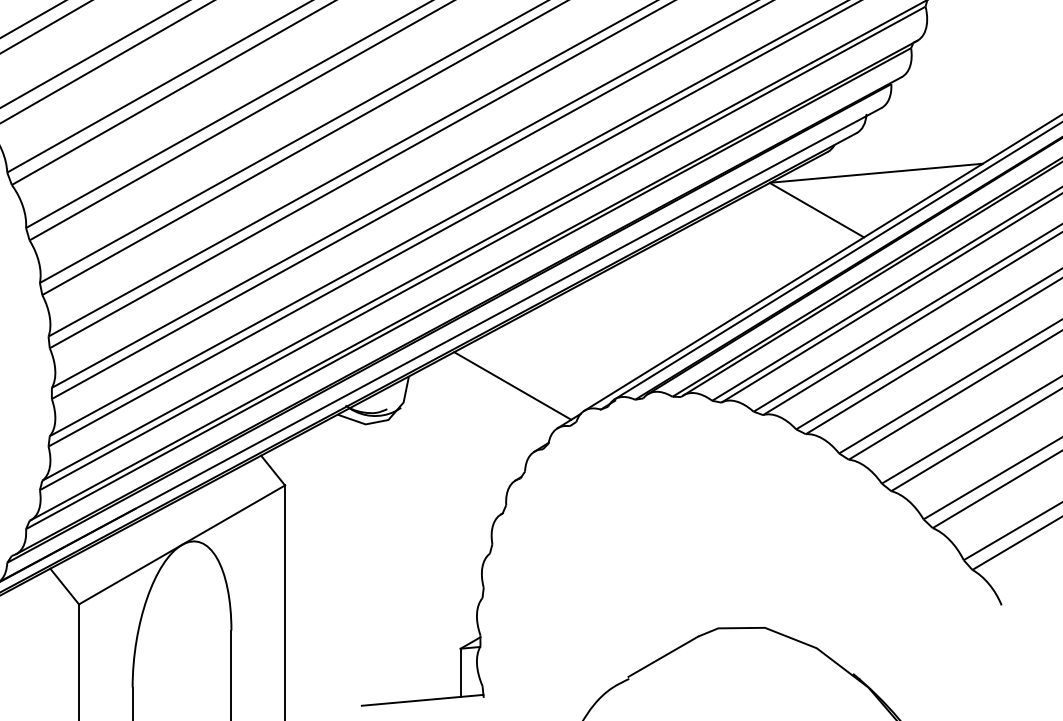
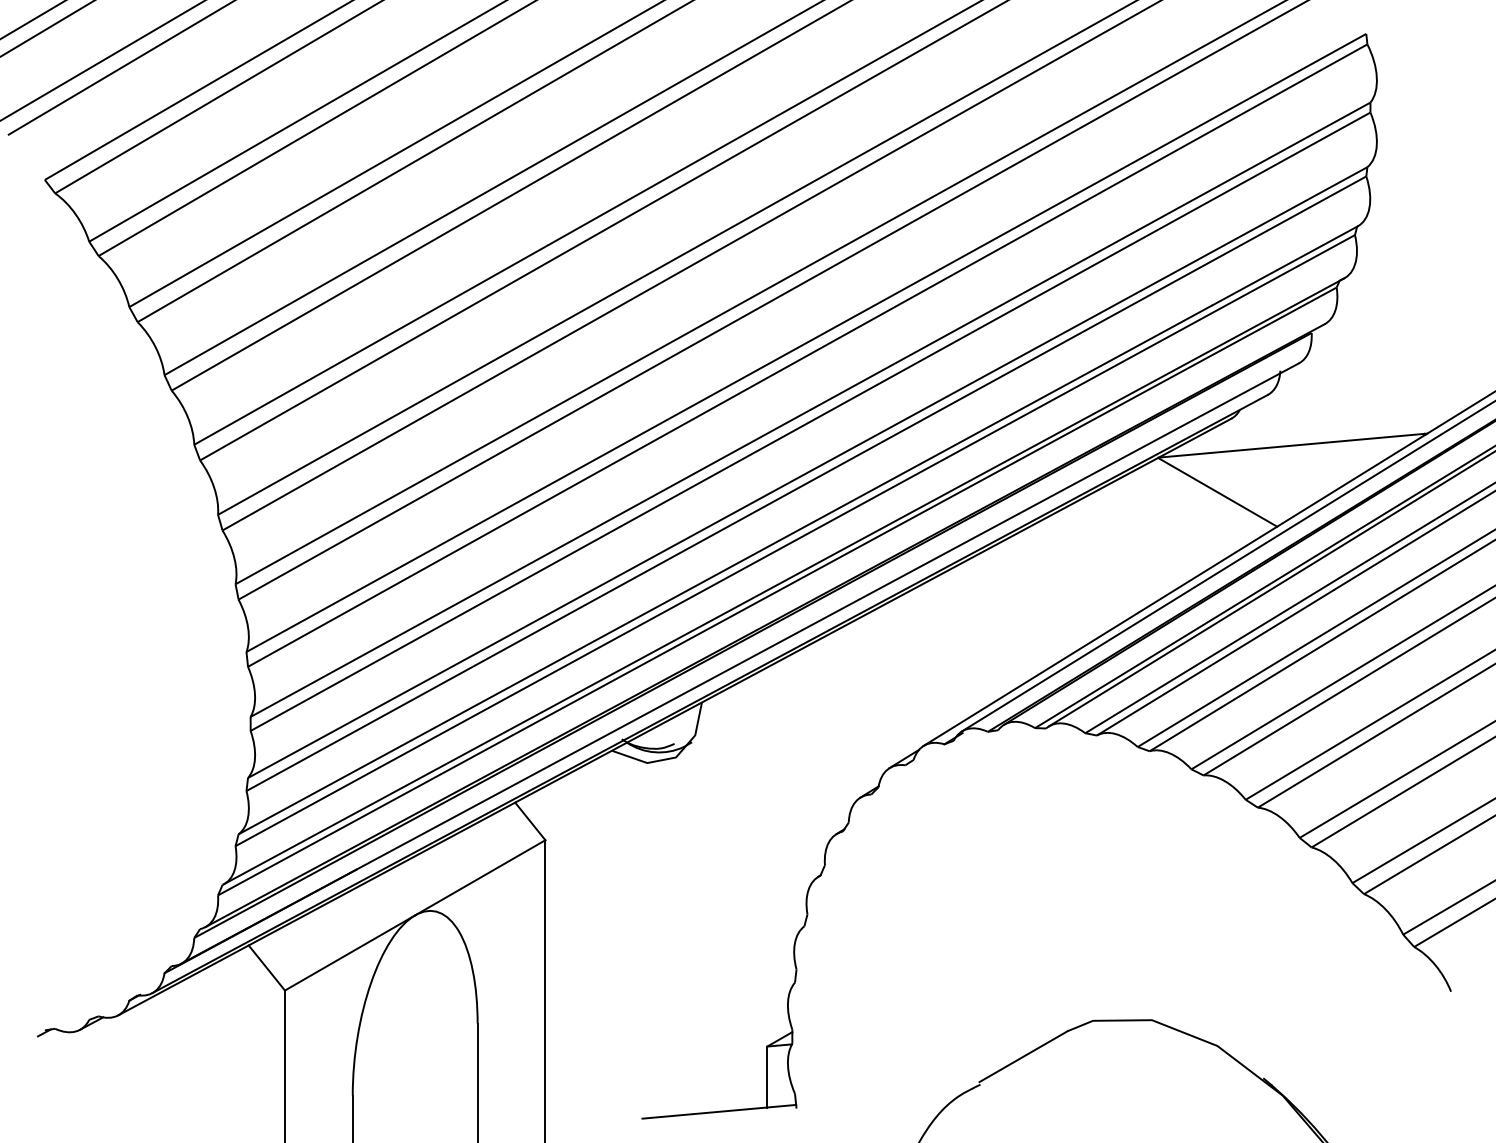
line: (513, 385) -> (833, 714), removed

